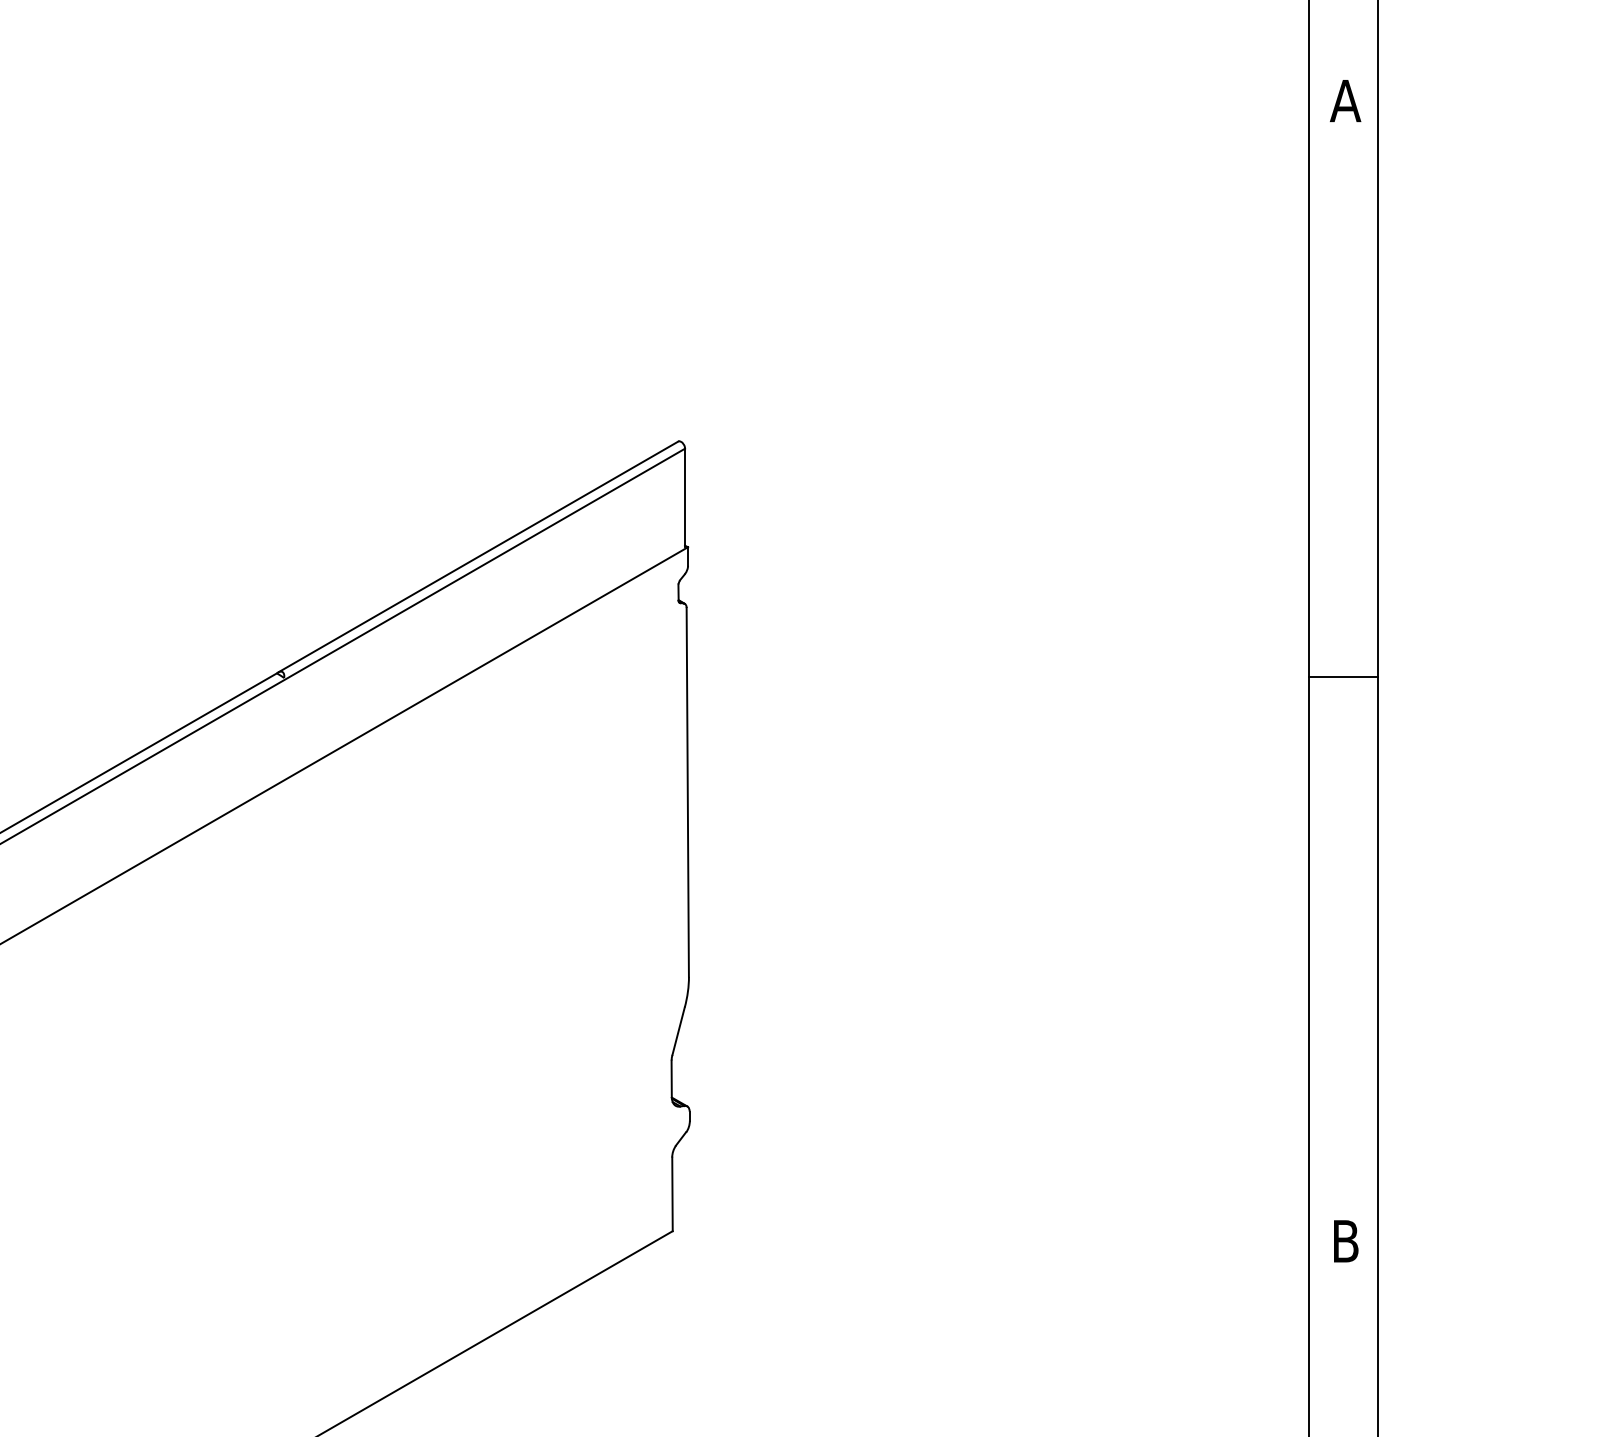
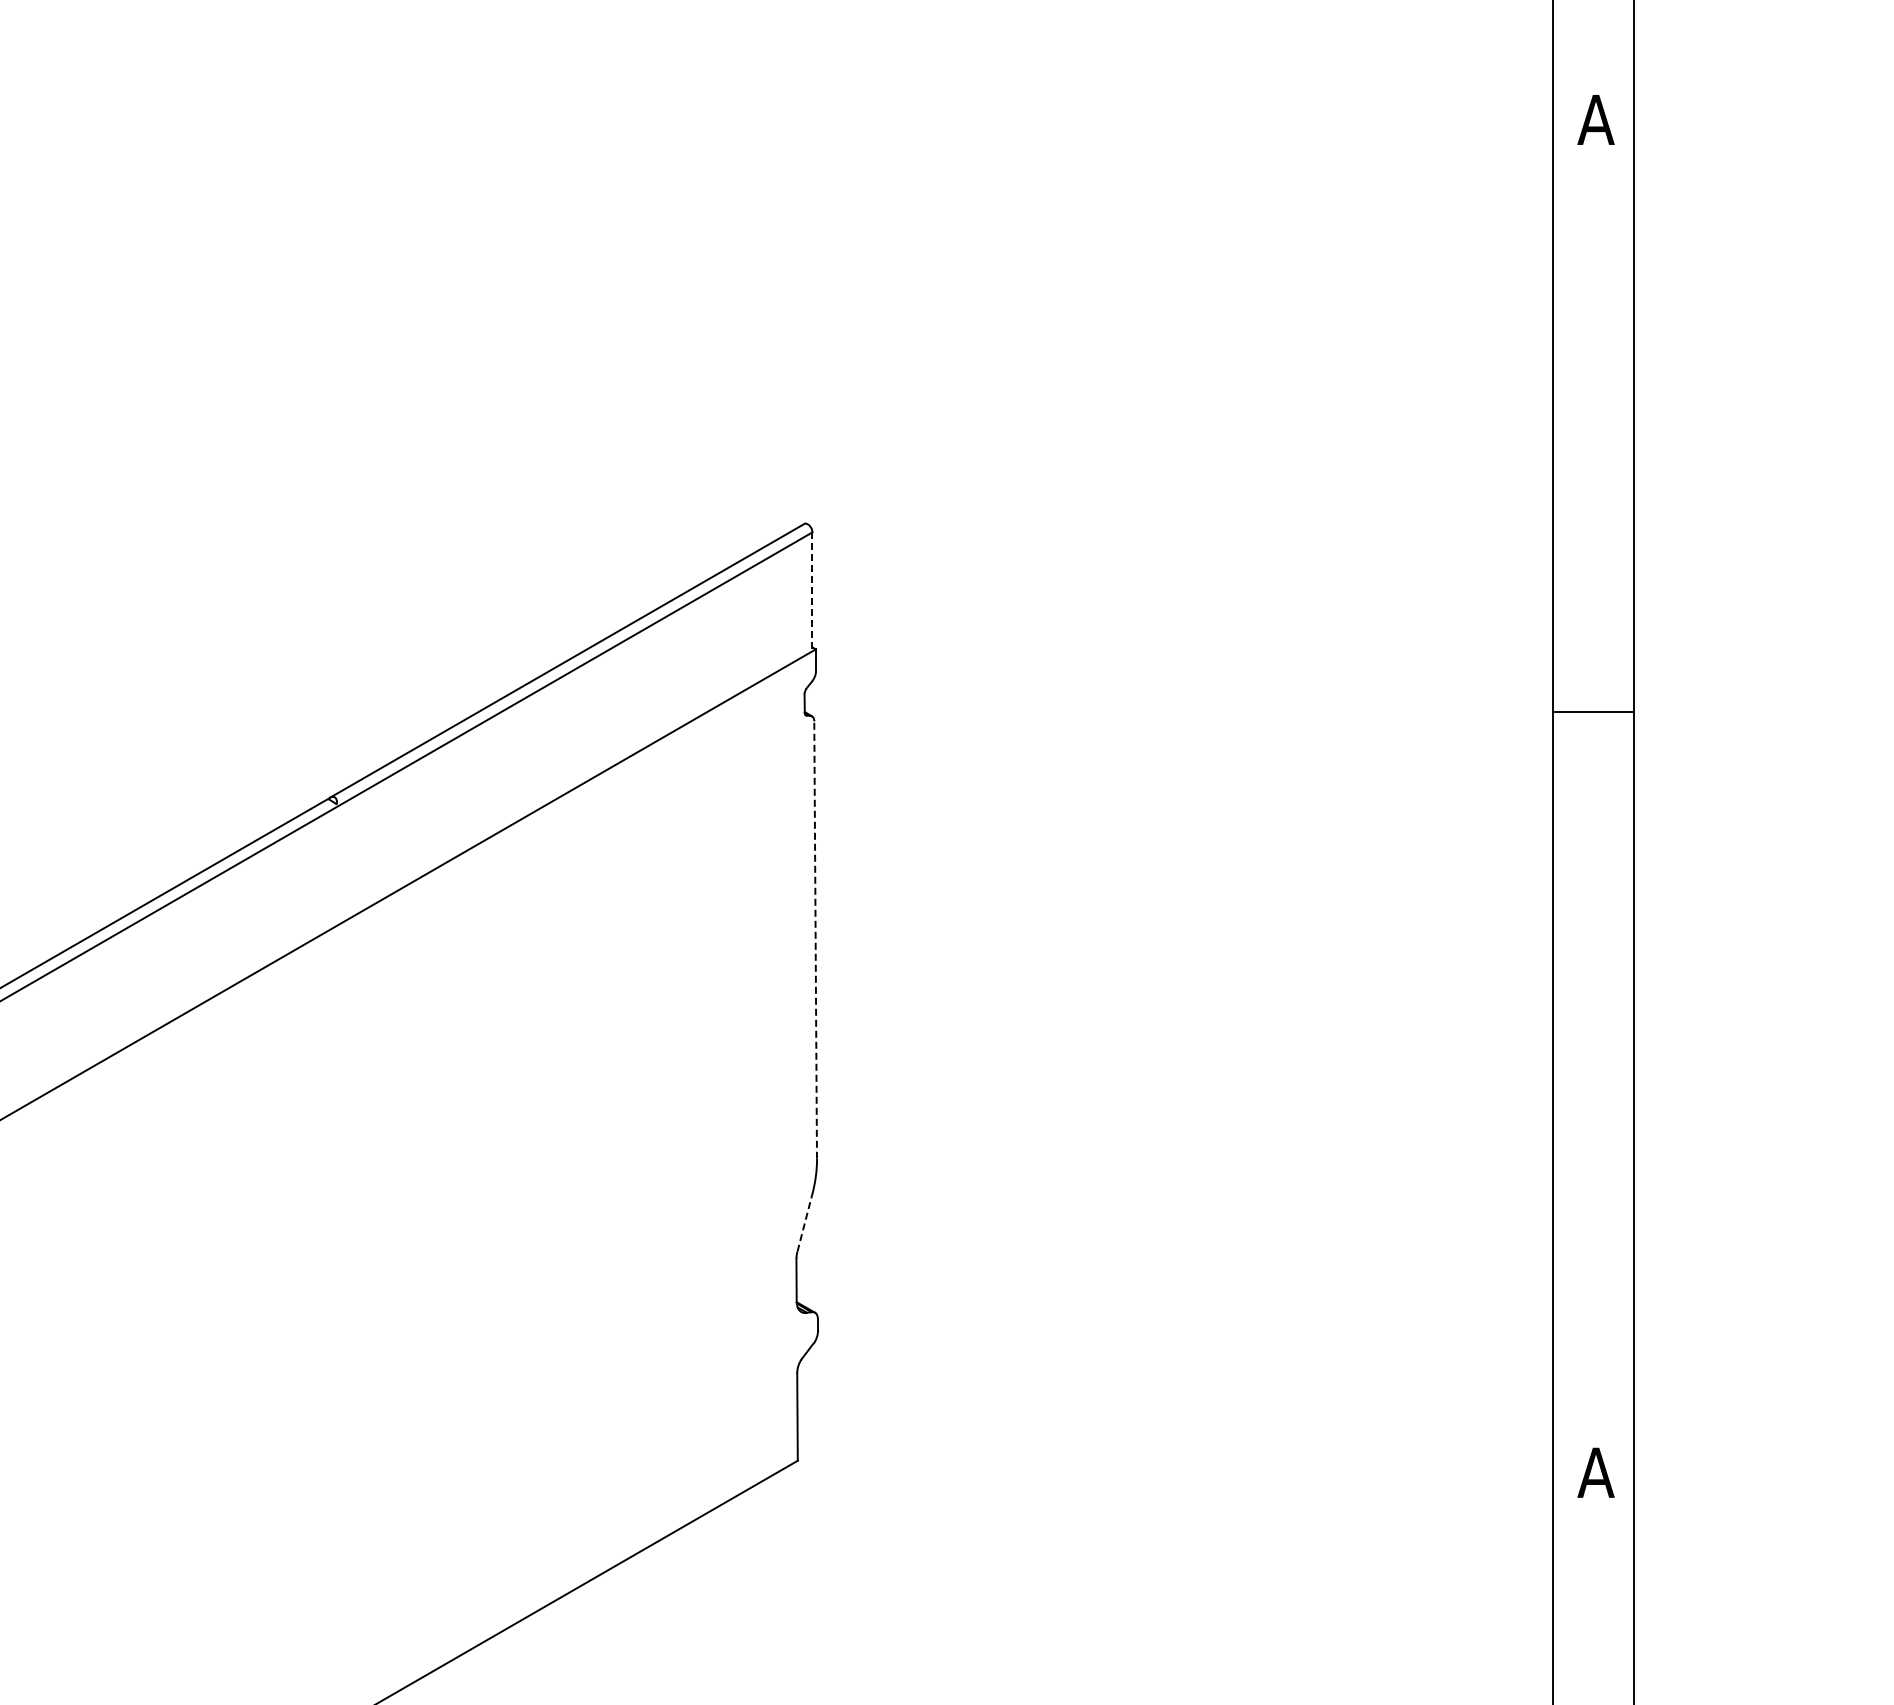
line: (685, 496) -> (812, 589), solid -> dashed
line: (1343, 677) -> (1593, 711), moved
line: (687, 792) -> (815, 940), solid -> dashed
line: (678, 1030) -> (804, 1222), solid -> dashed
text: (1345, 1241) -> (1595, 1472), B -> A

